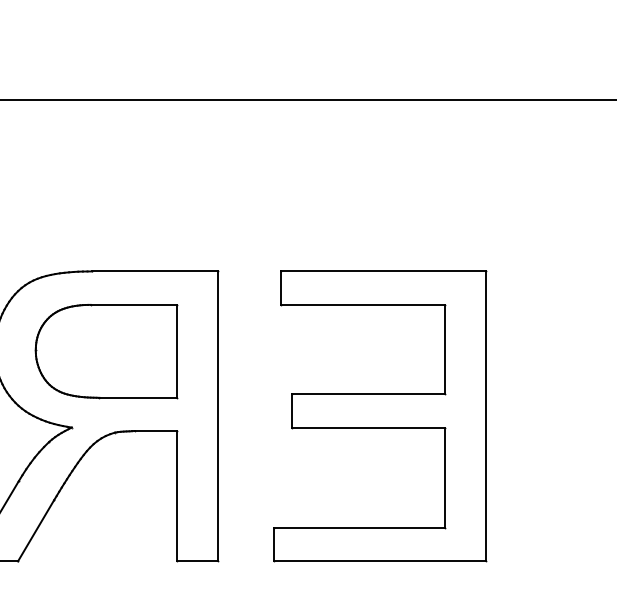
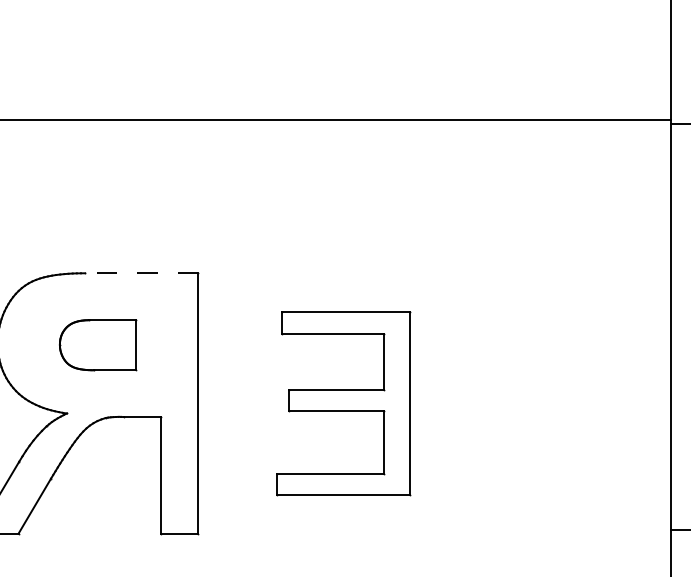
line: (154, 271) -> (141, 273), solid -> dashed
part: (105, 351) -> (97, 345), size x0.6
part: (379, 416) -> (343, 403), size x0.7

